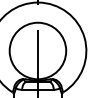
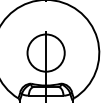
circle: (37, 50) -> (45, 52), size x0.6

